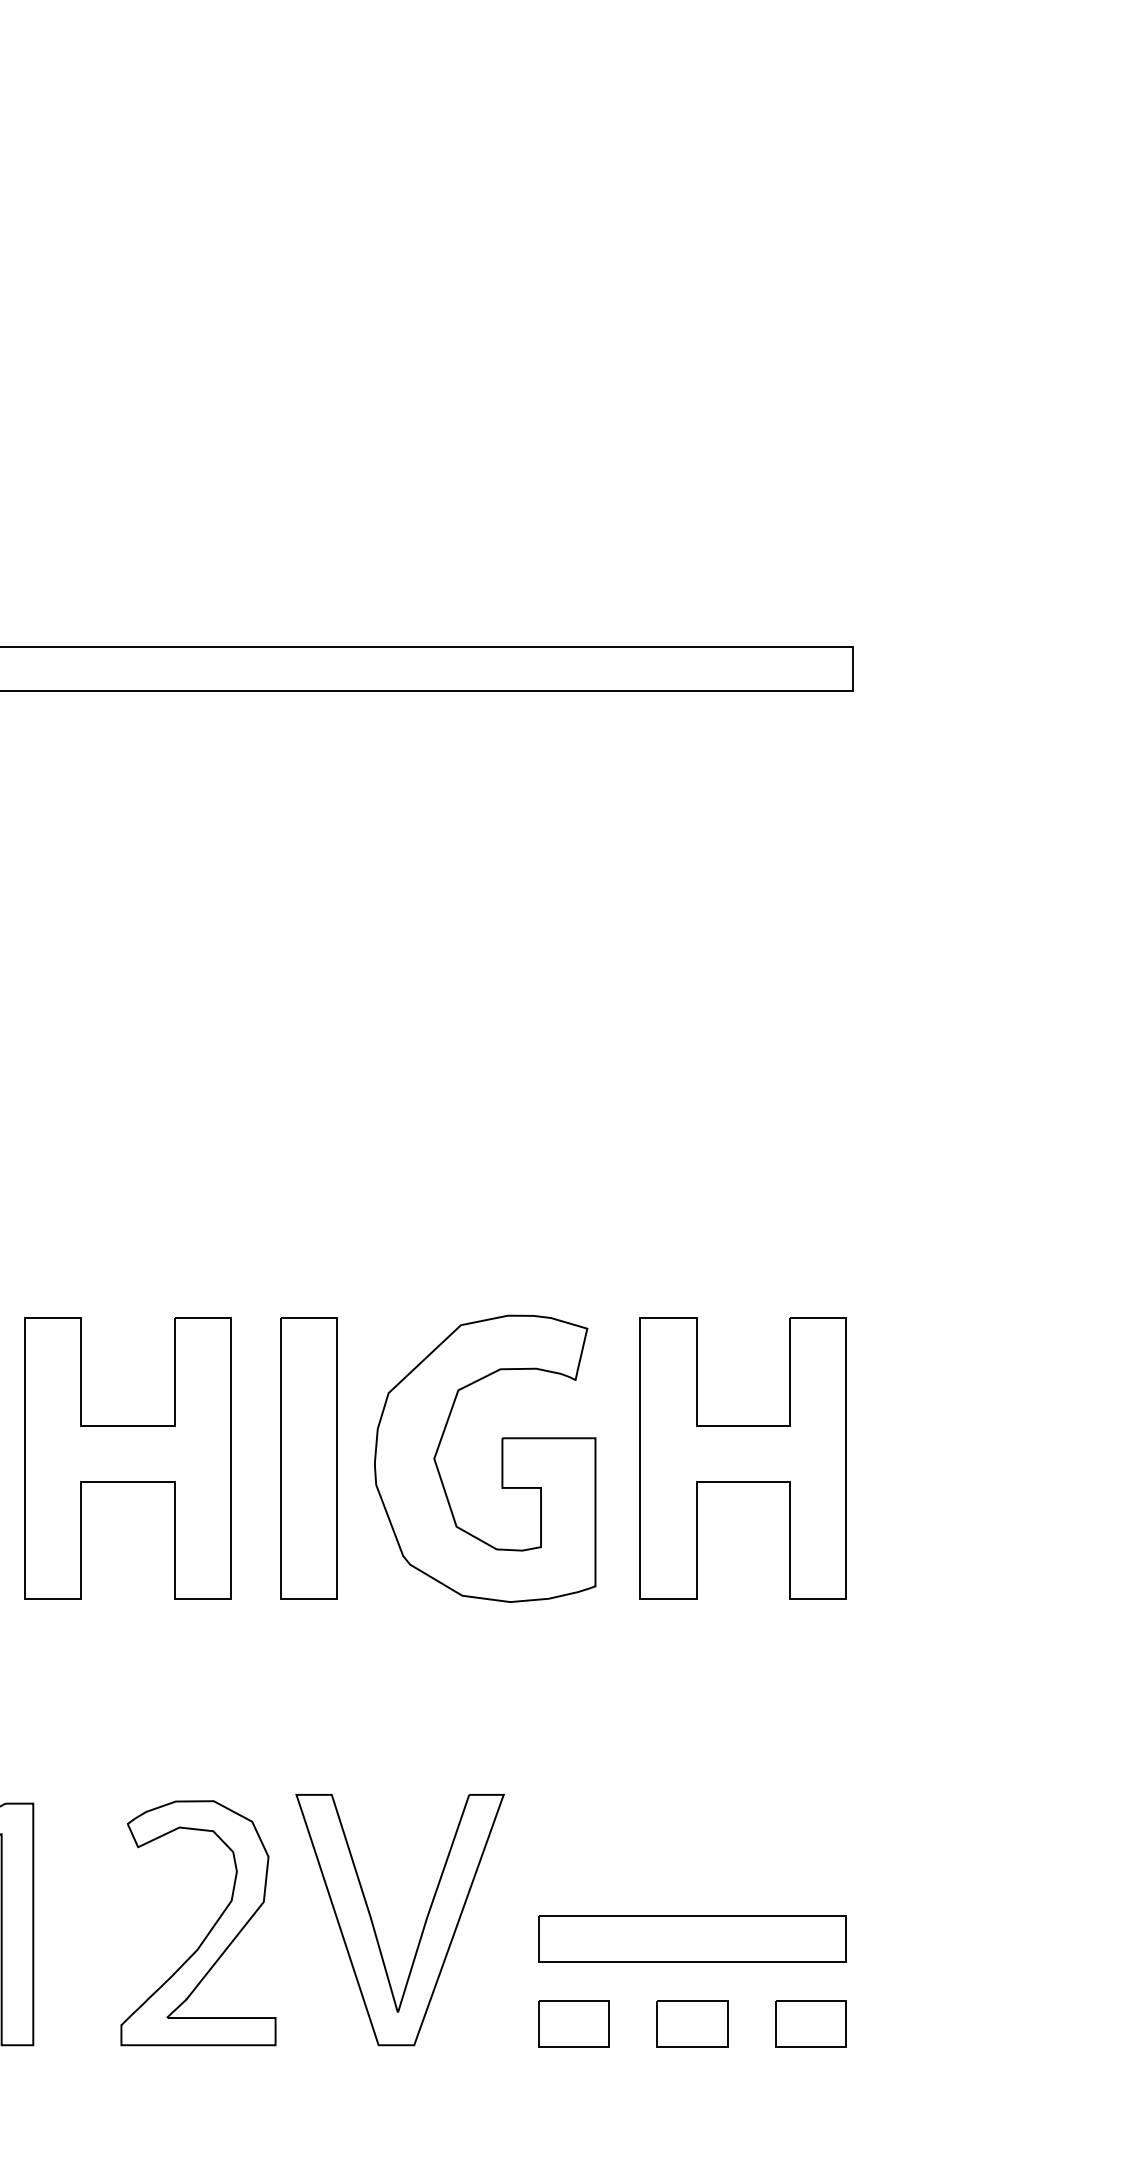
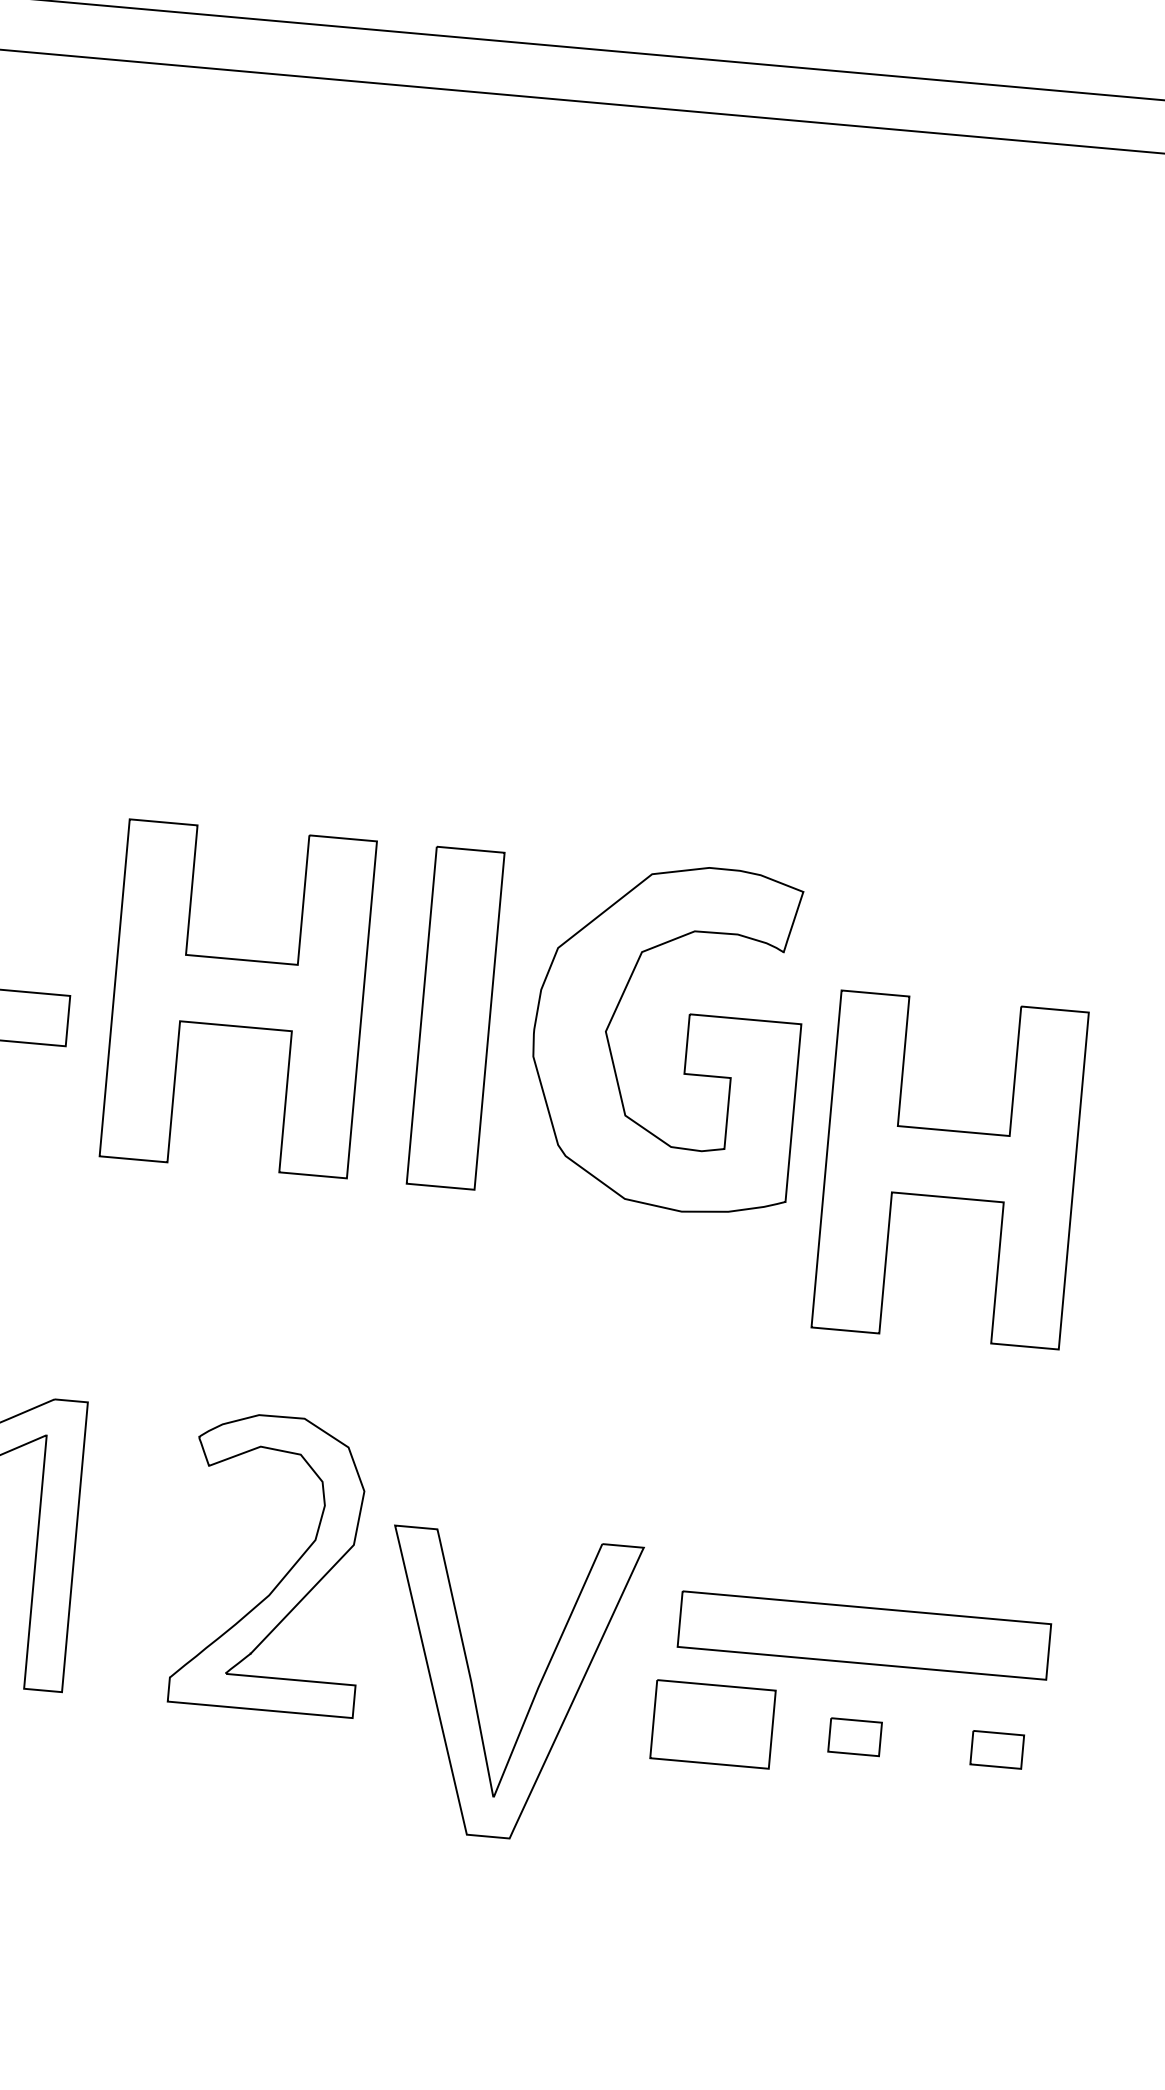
part: (742, 1458) -> (949, 1169), moved
part: (422, 1928) -> (531, 1699), moved
part: (573, 2023) -> (712, 1723), size x1.4
part: (692, 2023) -> (855, 1736), size x0.6
part: (810, 2023) -> (996, 1749), size x0.6

